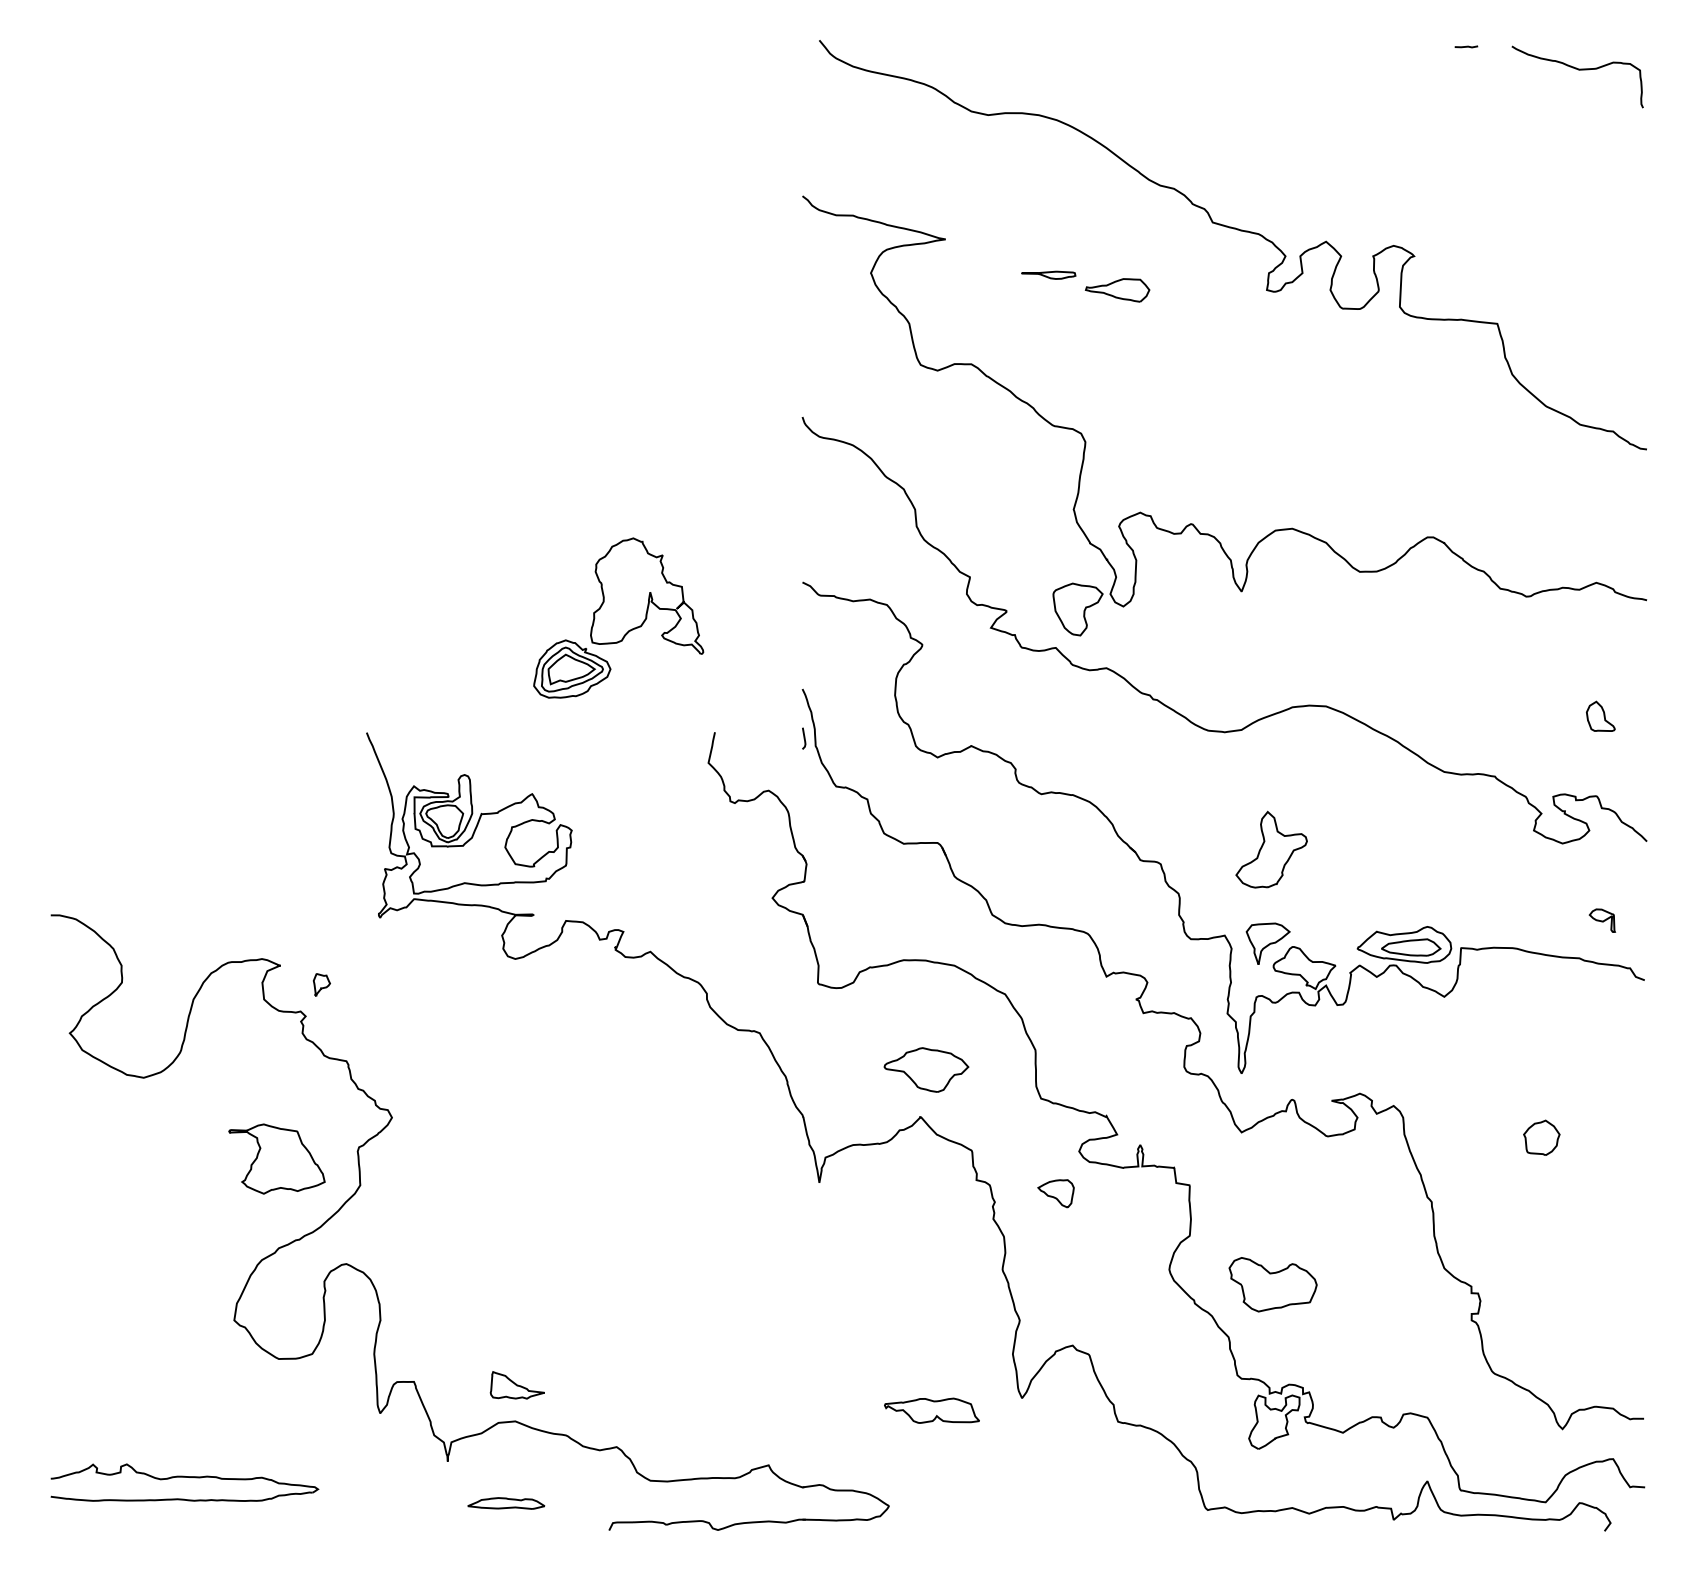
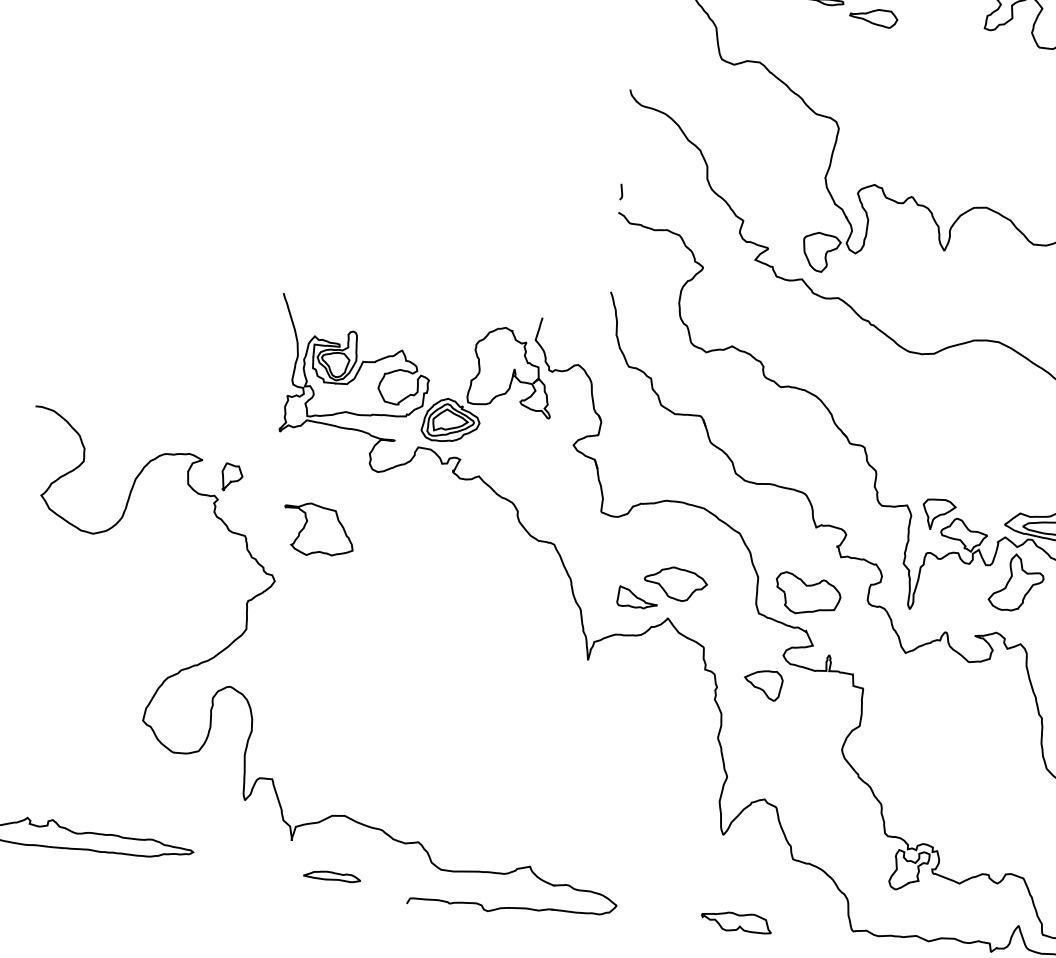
part: (618, 617) -> (489, 385), moved
line: (804, 738) -> (621, 191), moved
part: (1271, 849) -> (1016, 582), moved
part: (321, 984) -> (231, 477), size x1.67
part: (276, 1158) -> (318, 529), moved
part: (1055, 1193) -> (762, 685), size x1.43
part: (1272, 1284) -> (807, 594), moved
part: (516, 1385) -> (636, 597), moved
part: (931, 1410) -> (736, 921), moved

